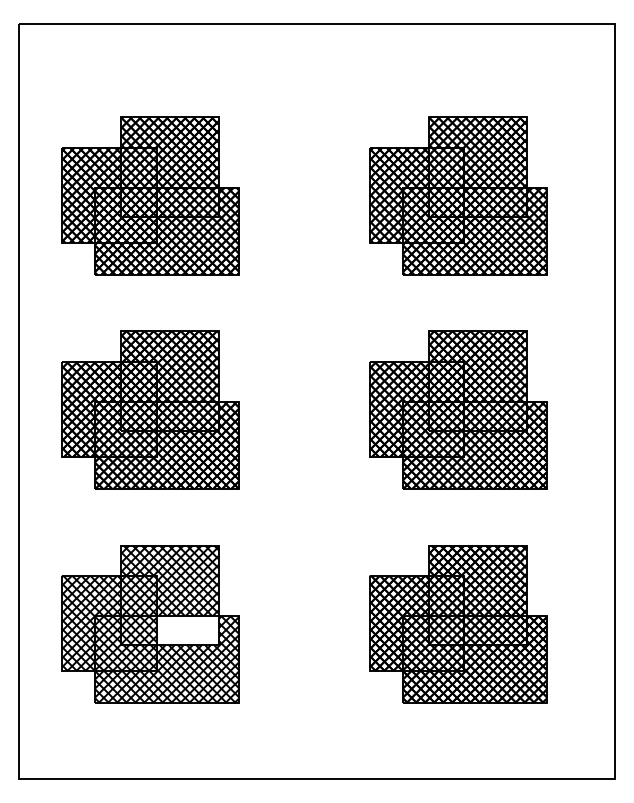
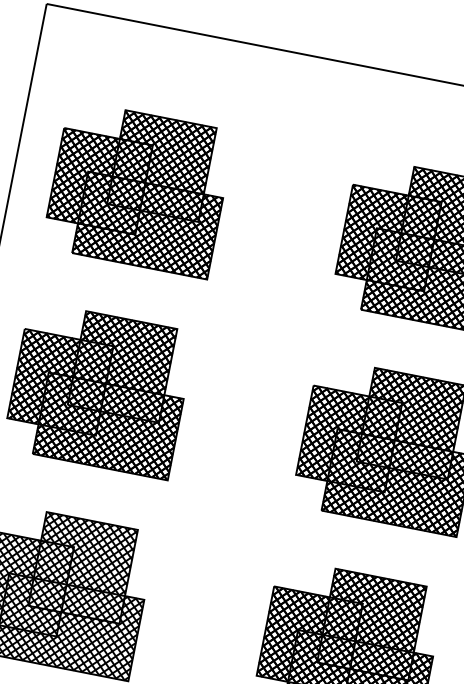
hatch: (187, 630) -> (93, 603), added

